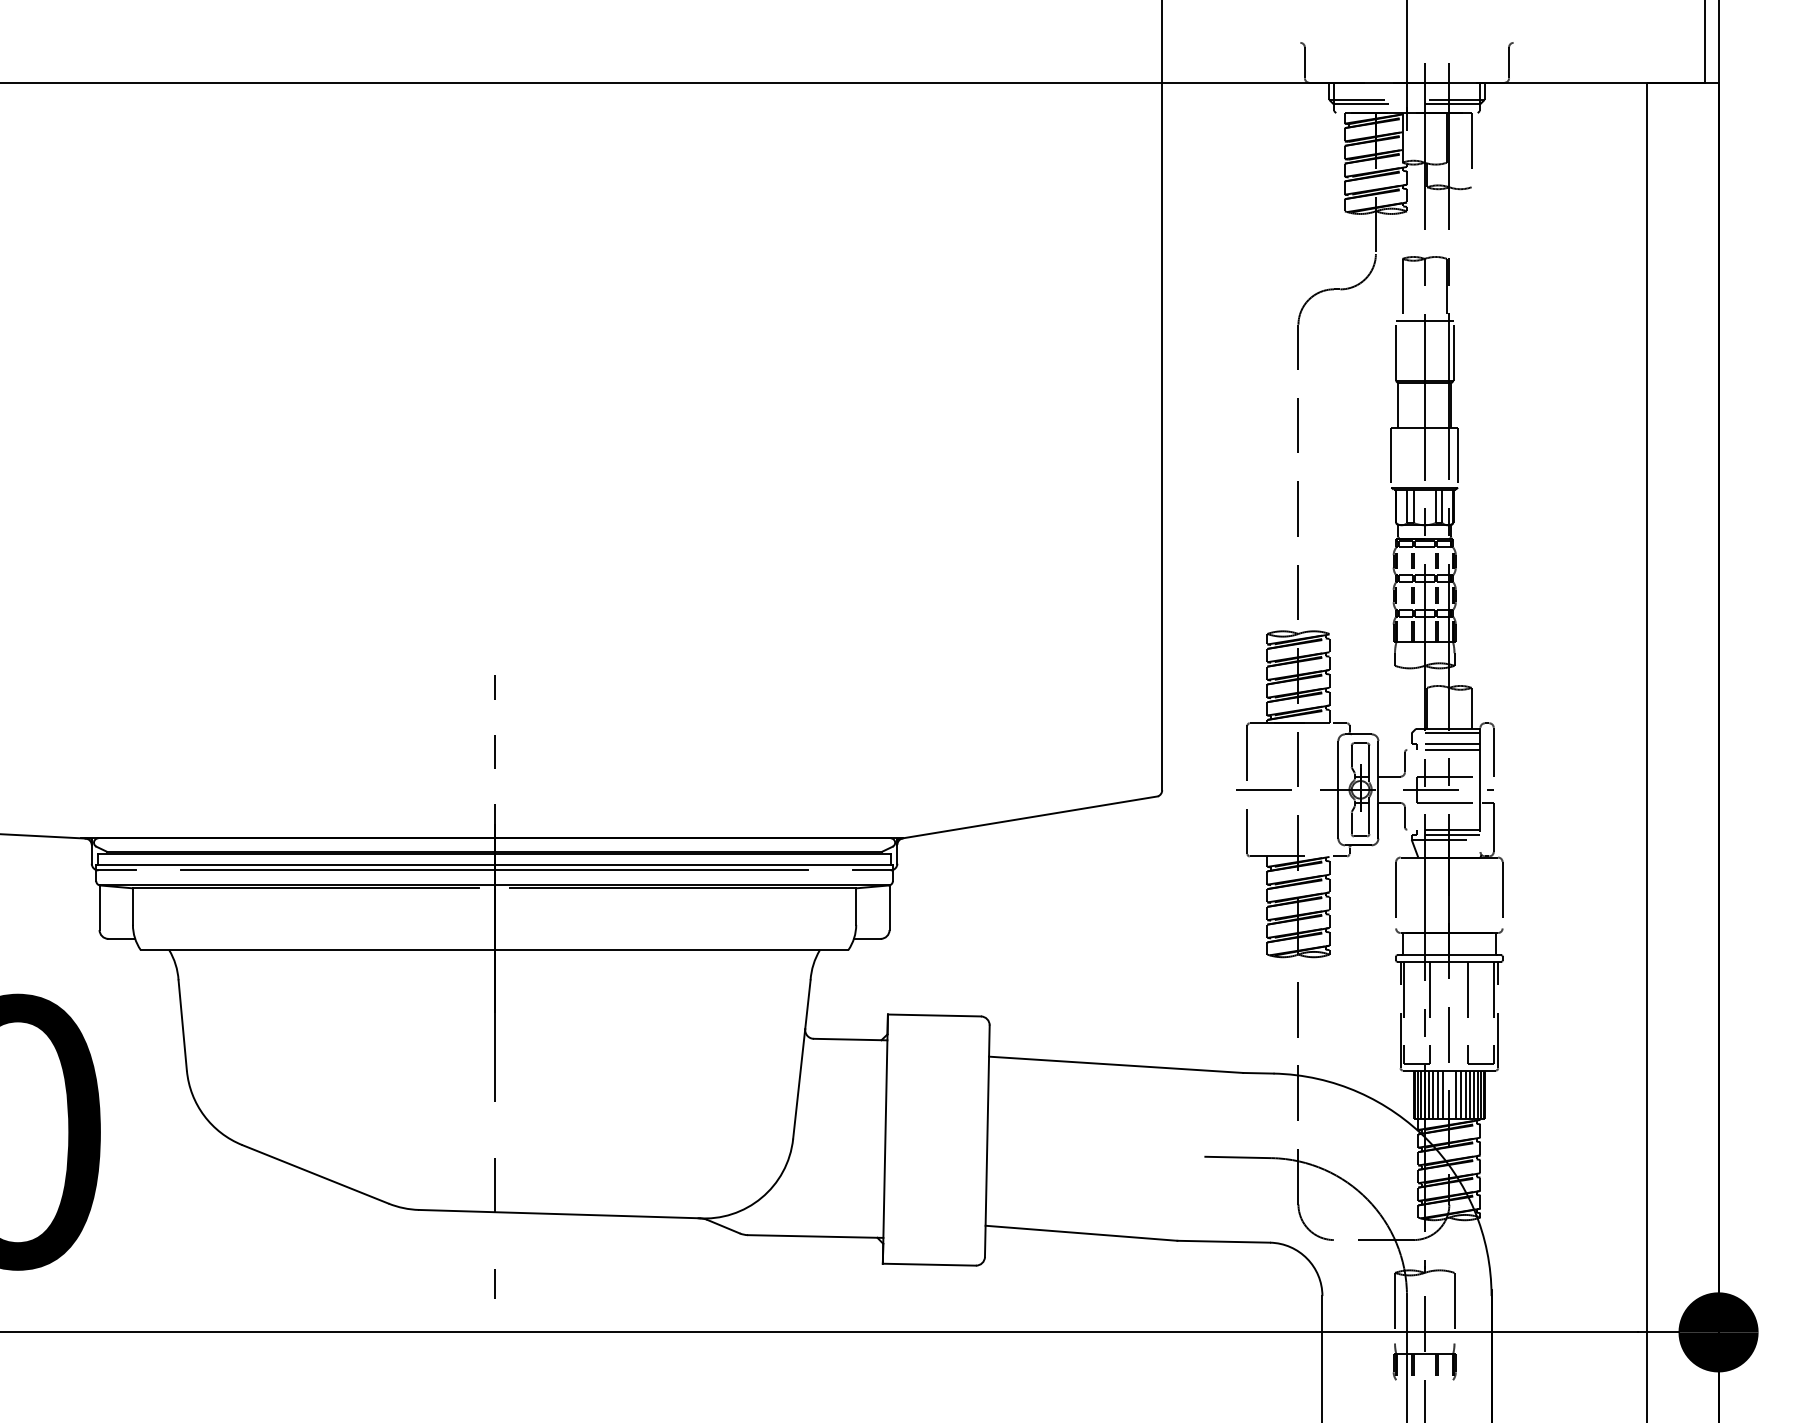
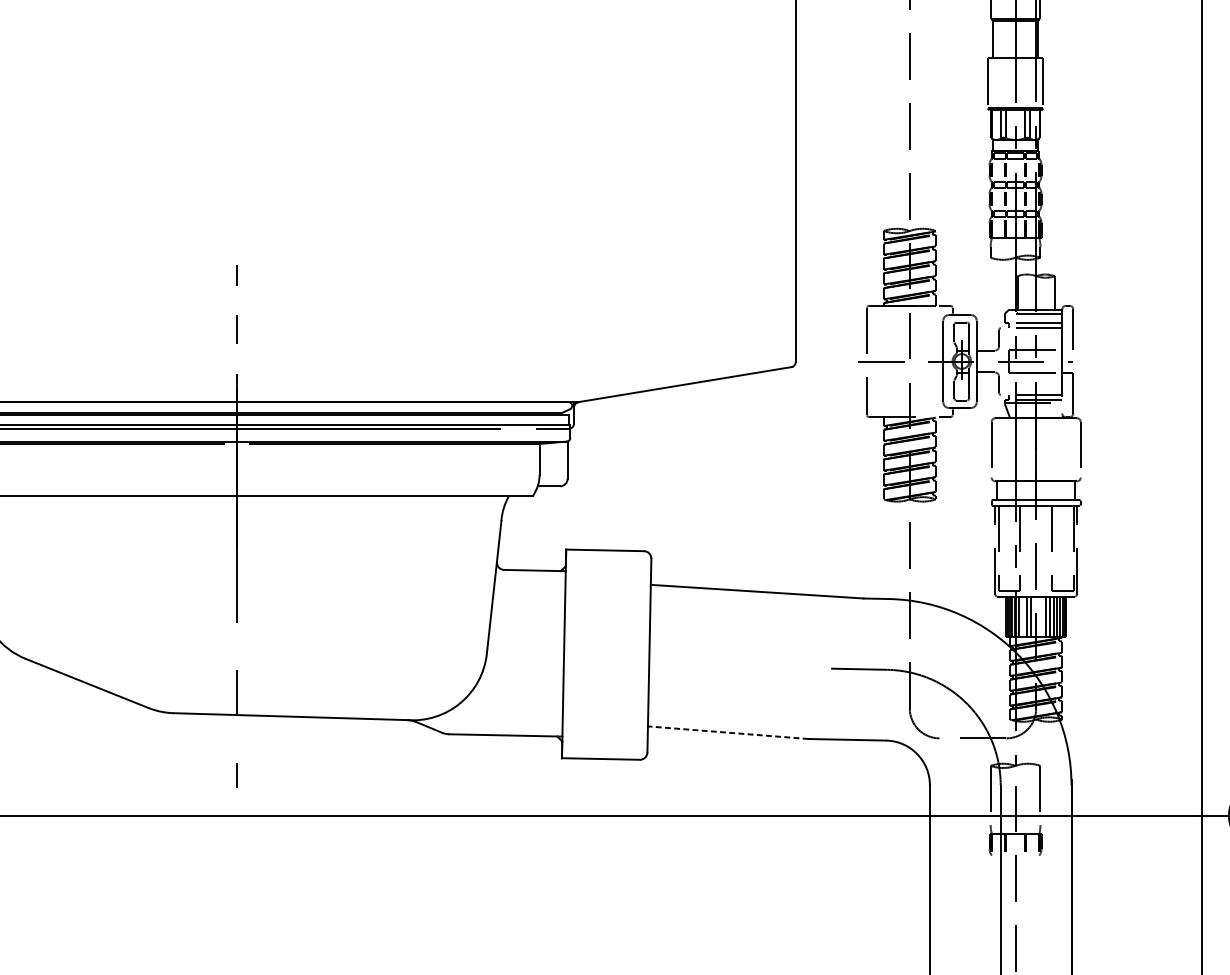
line: (1432, 1094) -> (1022, 616), removed
line: (1455, 1094) -> (1041, 616), removed
line: (1081, 1233) -> (728, 732), solid -> dashed

